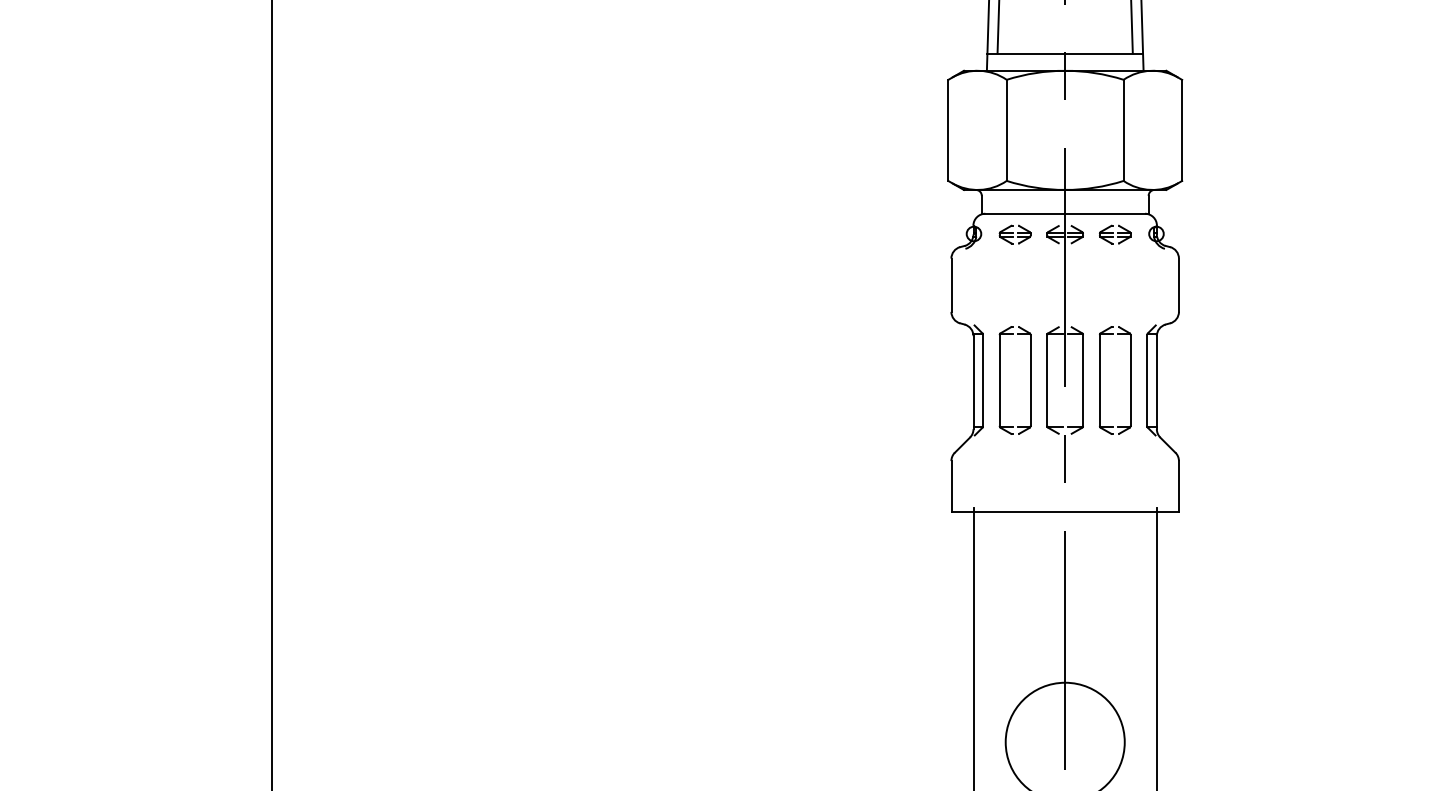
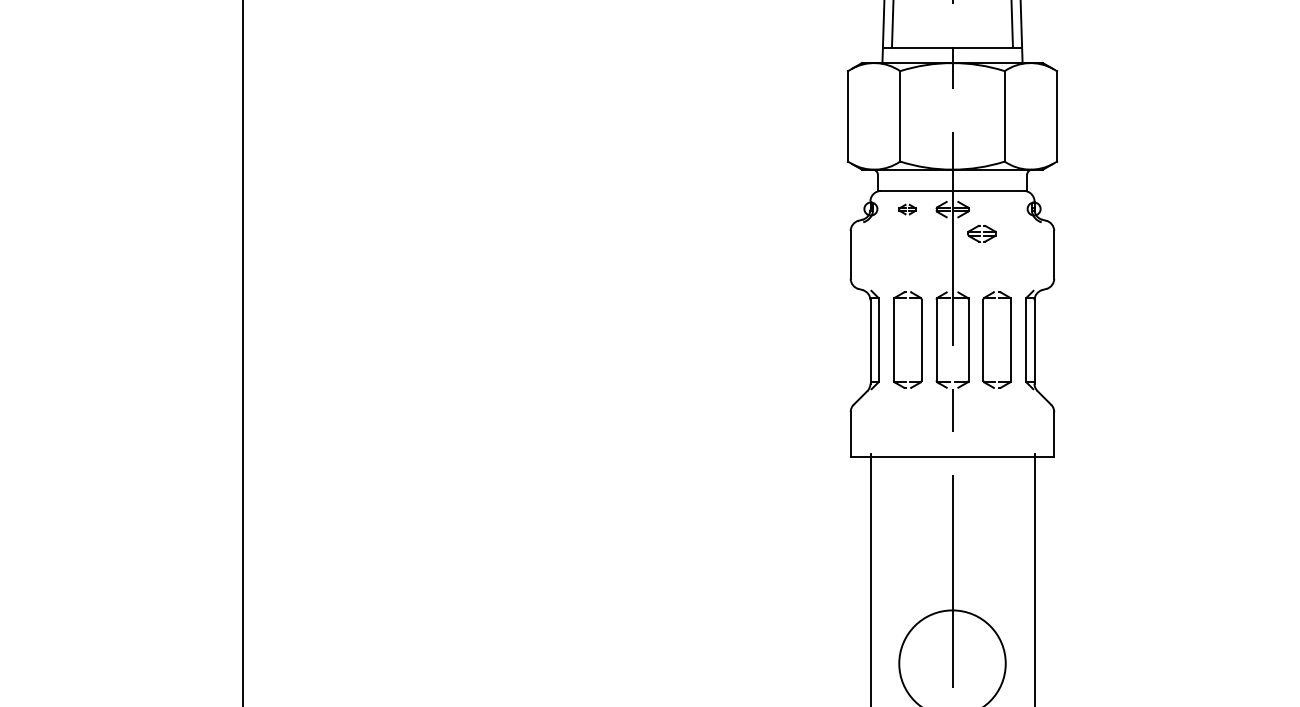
part: (1014, 234) -> (907, 209), size x0.6
part: (1115, 234) -> (982, 233), moved

